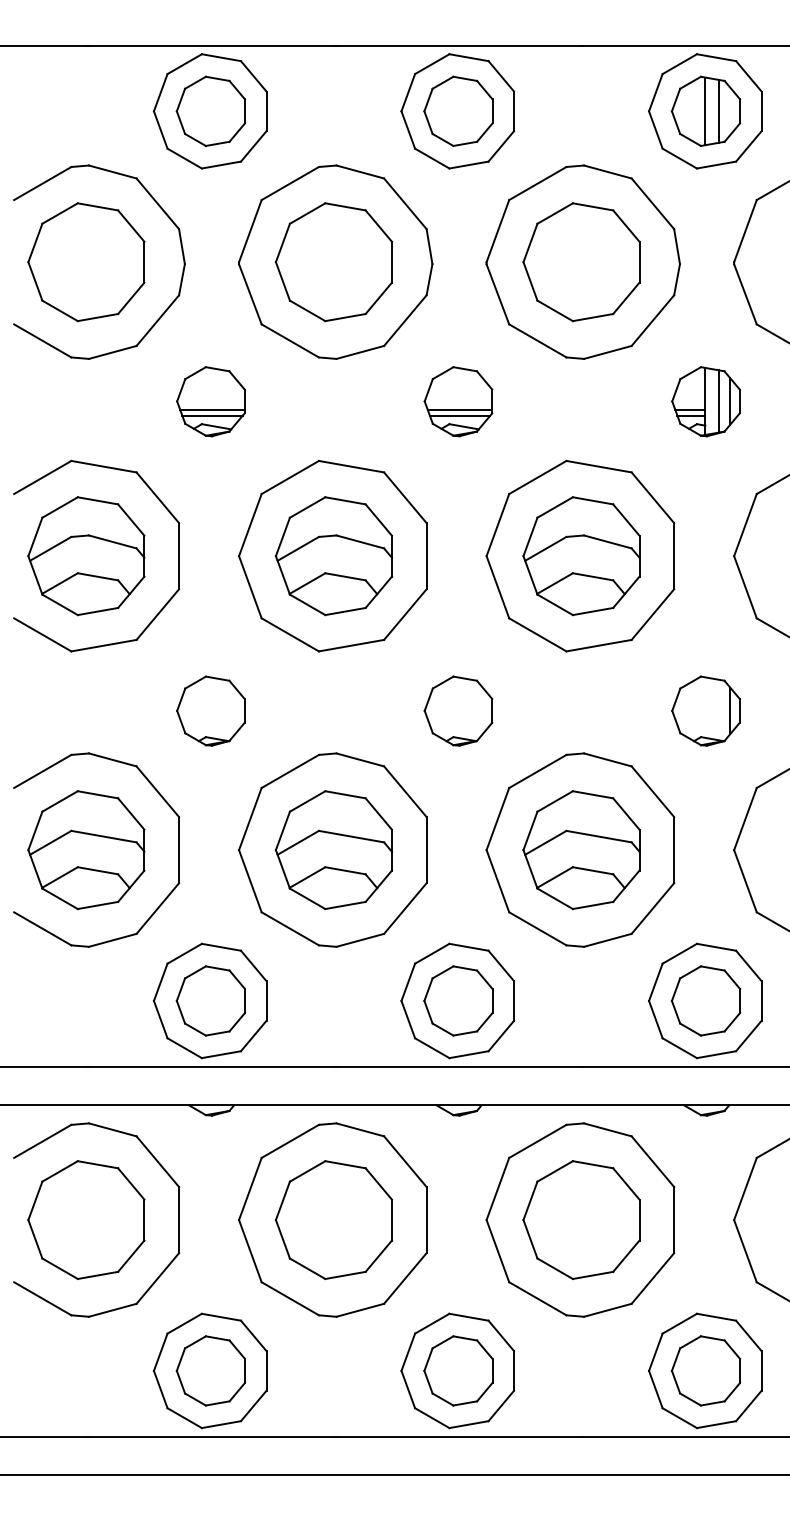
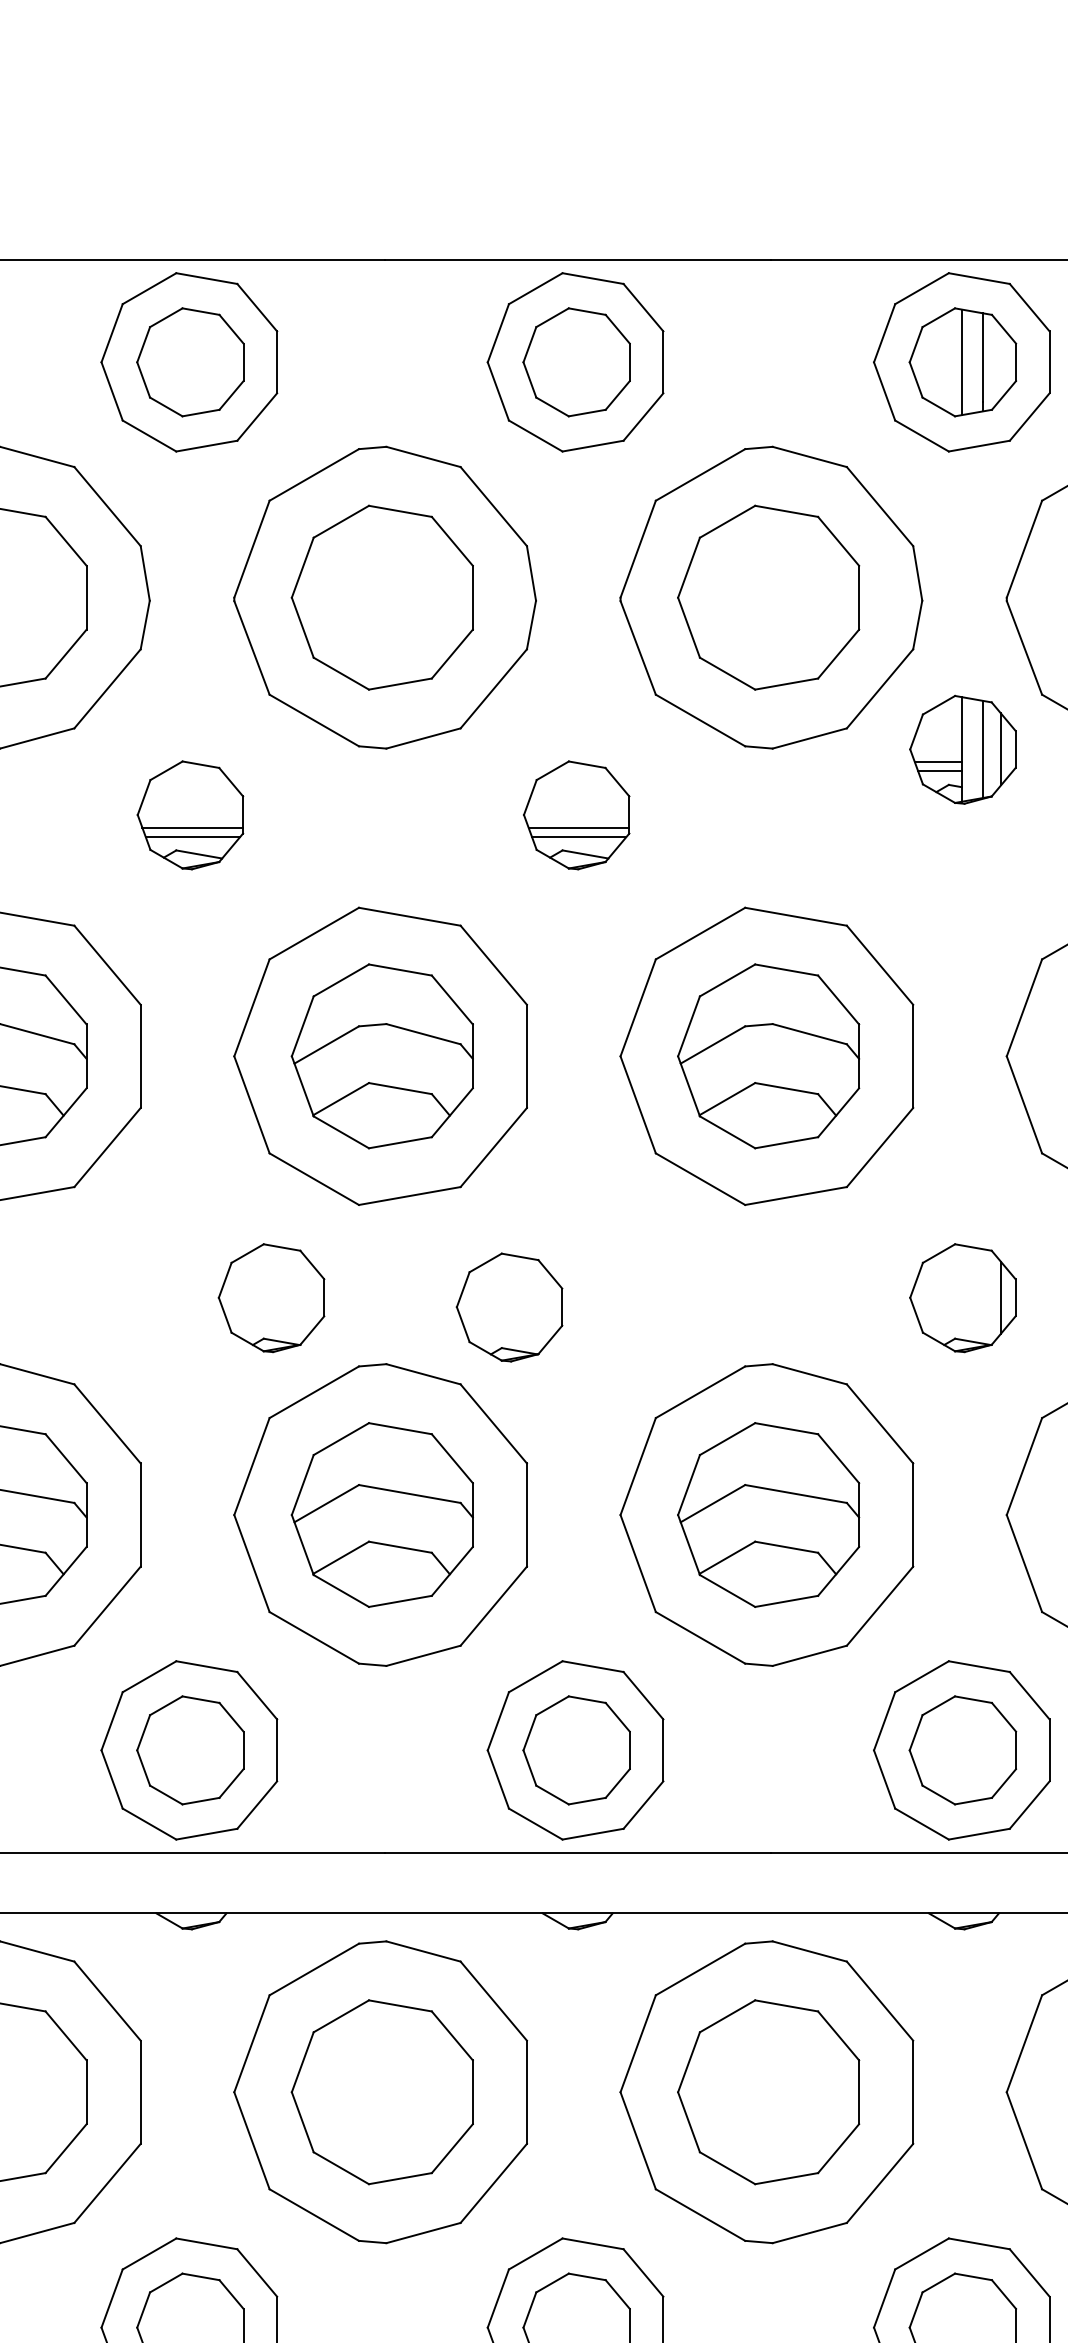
part: (705, 401) -> (962, 749), moved
part: (210, 710) -> (270, 1297), moved
part: (458, 710) -> (509, 1306), moved

